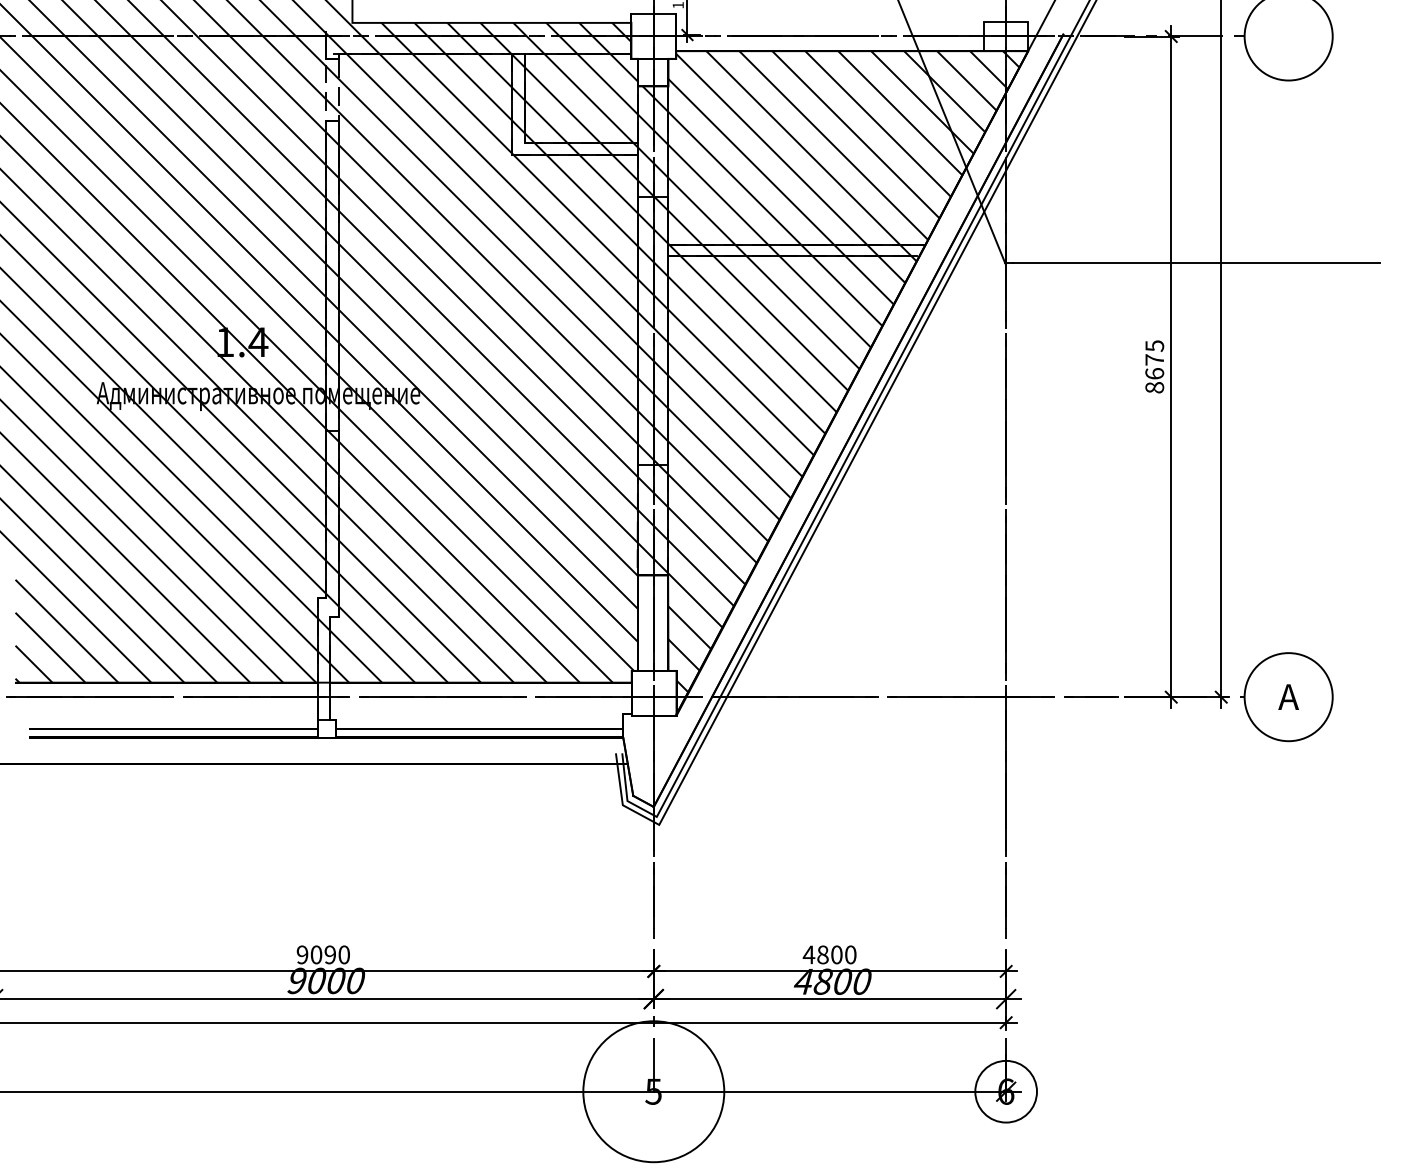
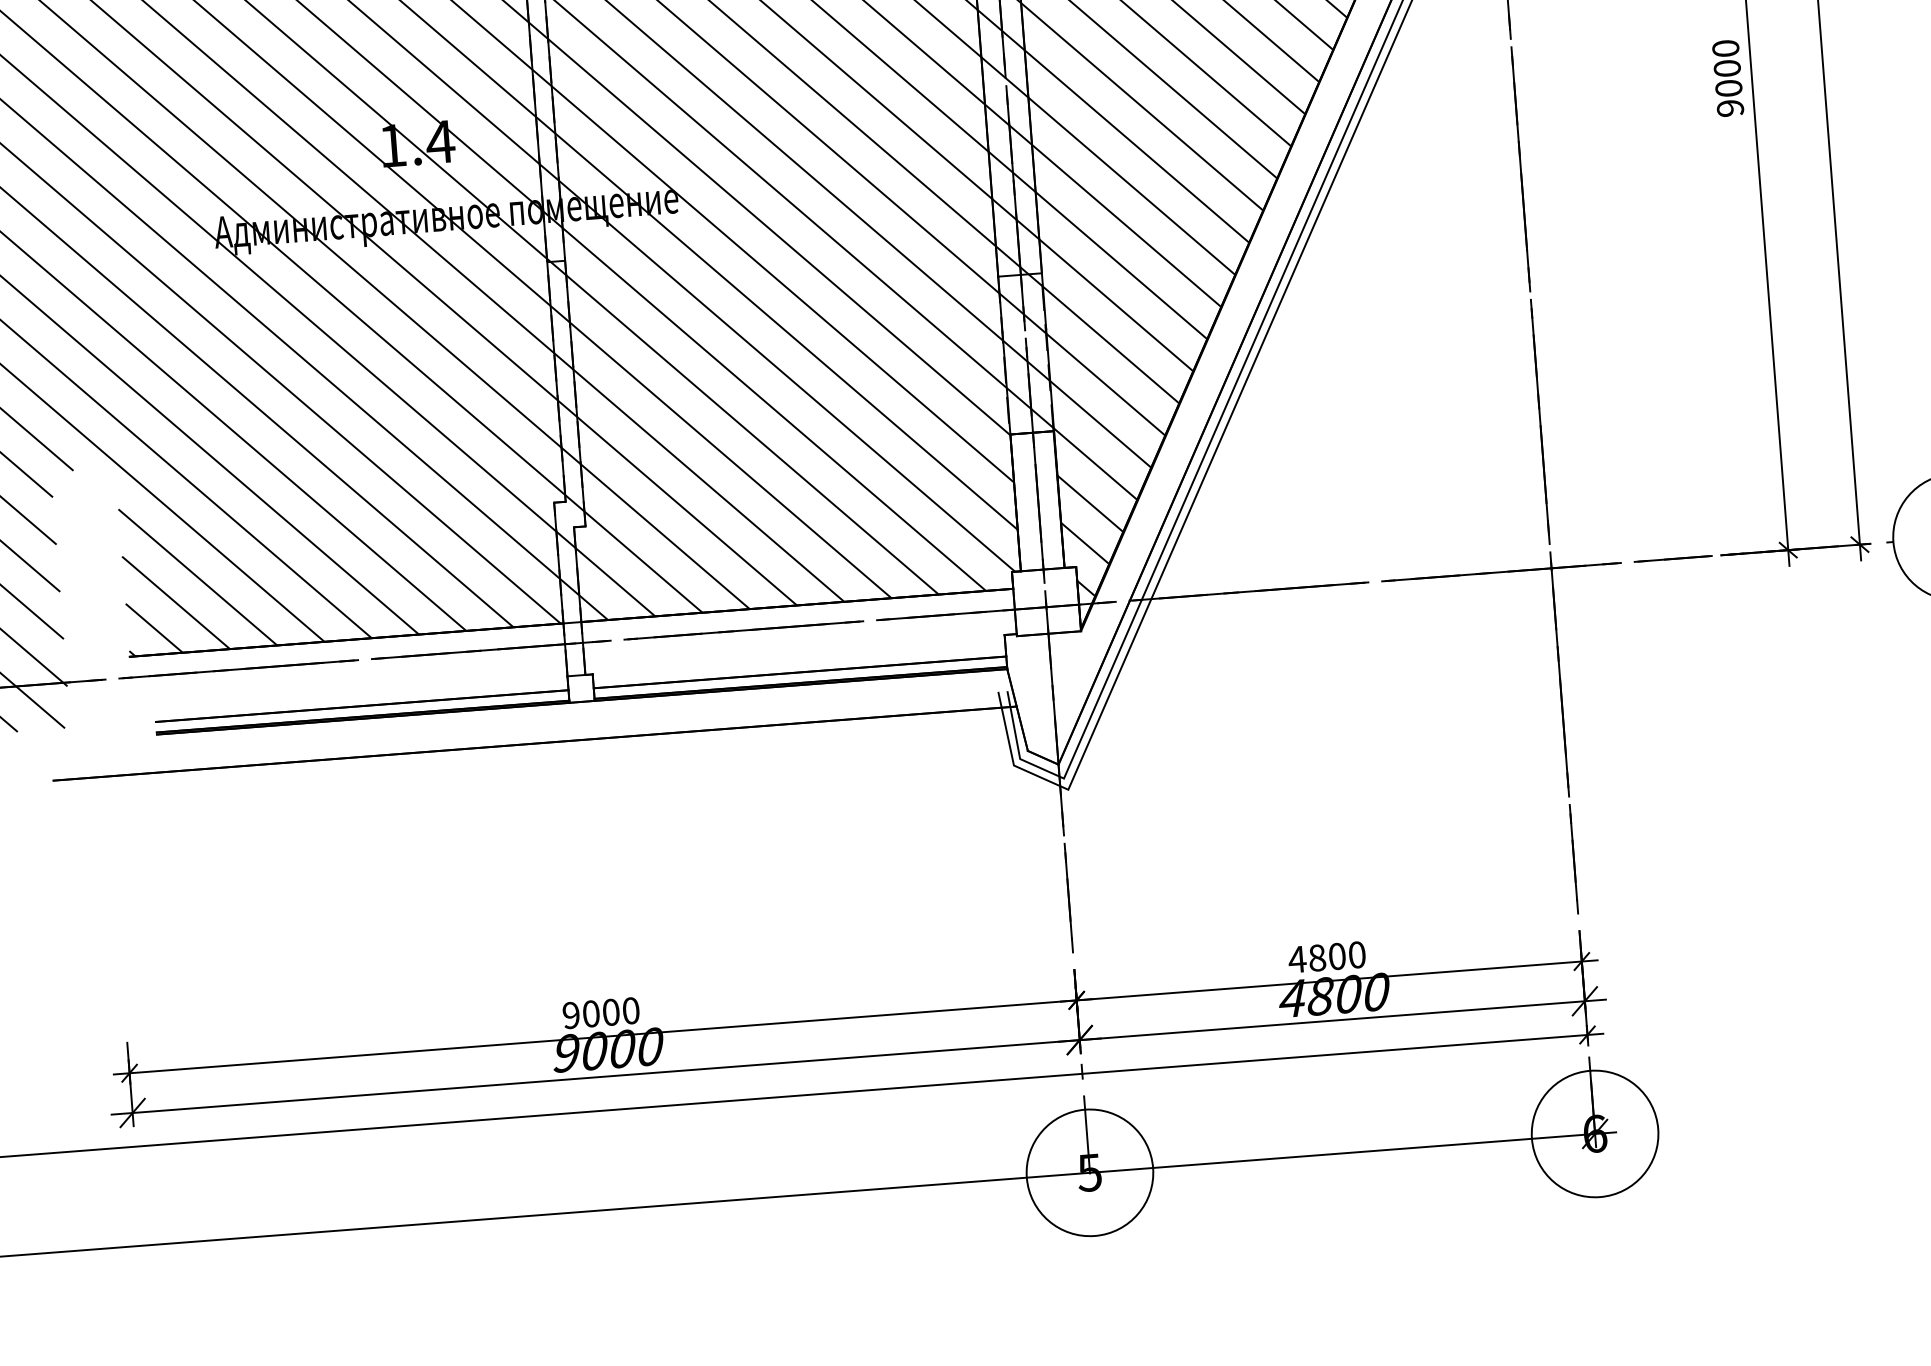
text: (1154, 366) -> (1727, 77), 8675 -> 9000
text: (330, 954) -> (611, 1011), 9090 -> 9000
circle: (653, 1091) -> (1089, 1172), size x0.62
circle: (1006, 1091) -> (1595, 1133), size x1.43

